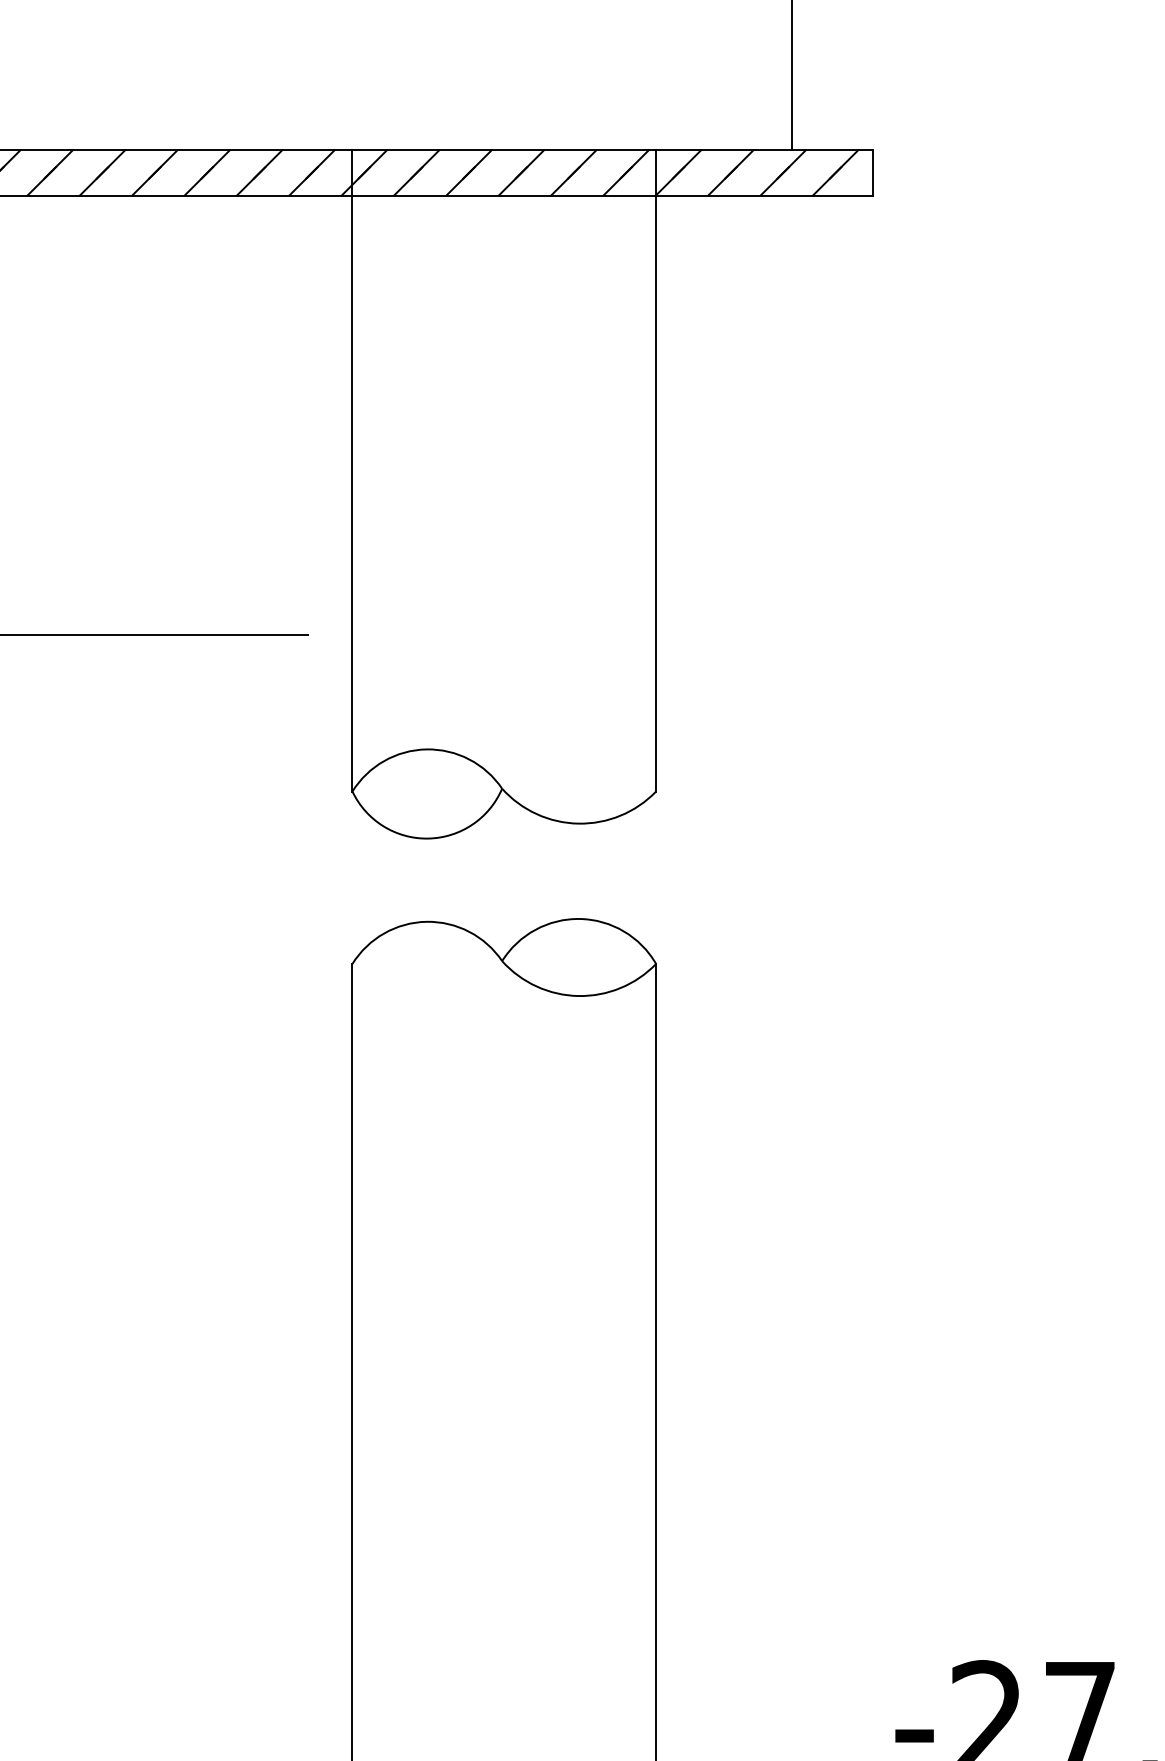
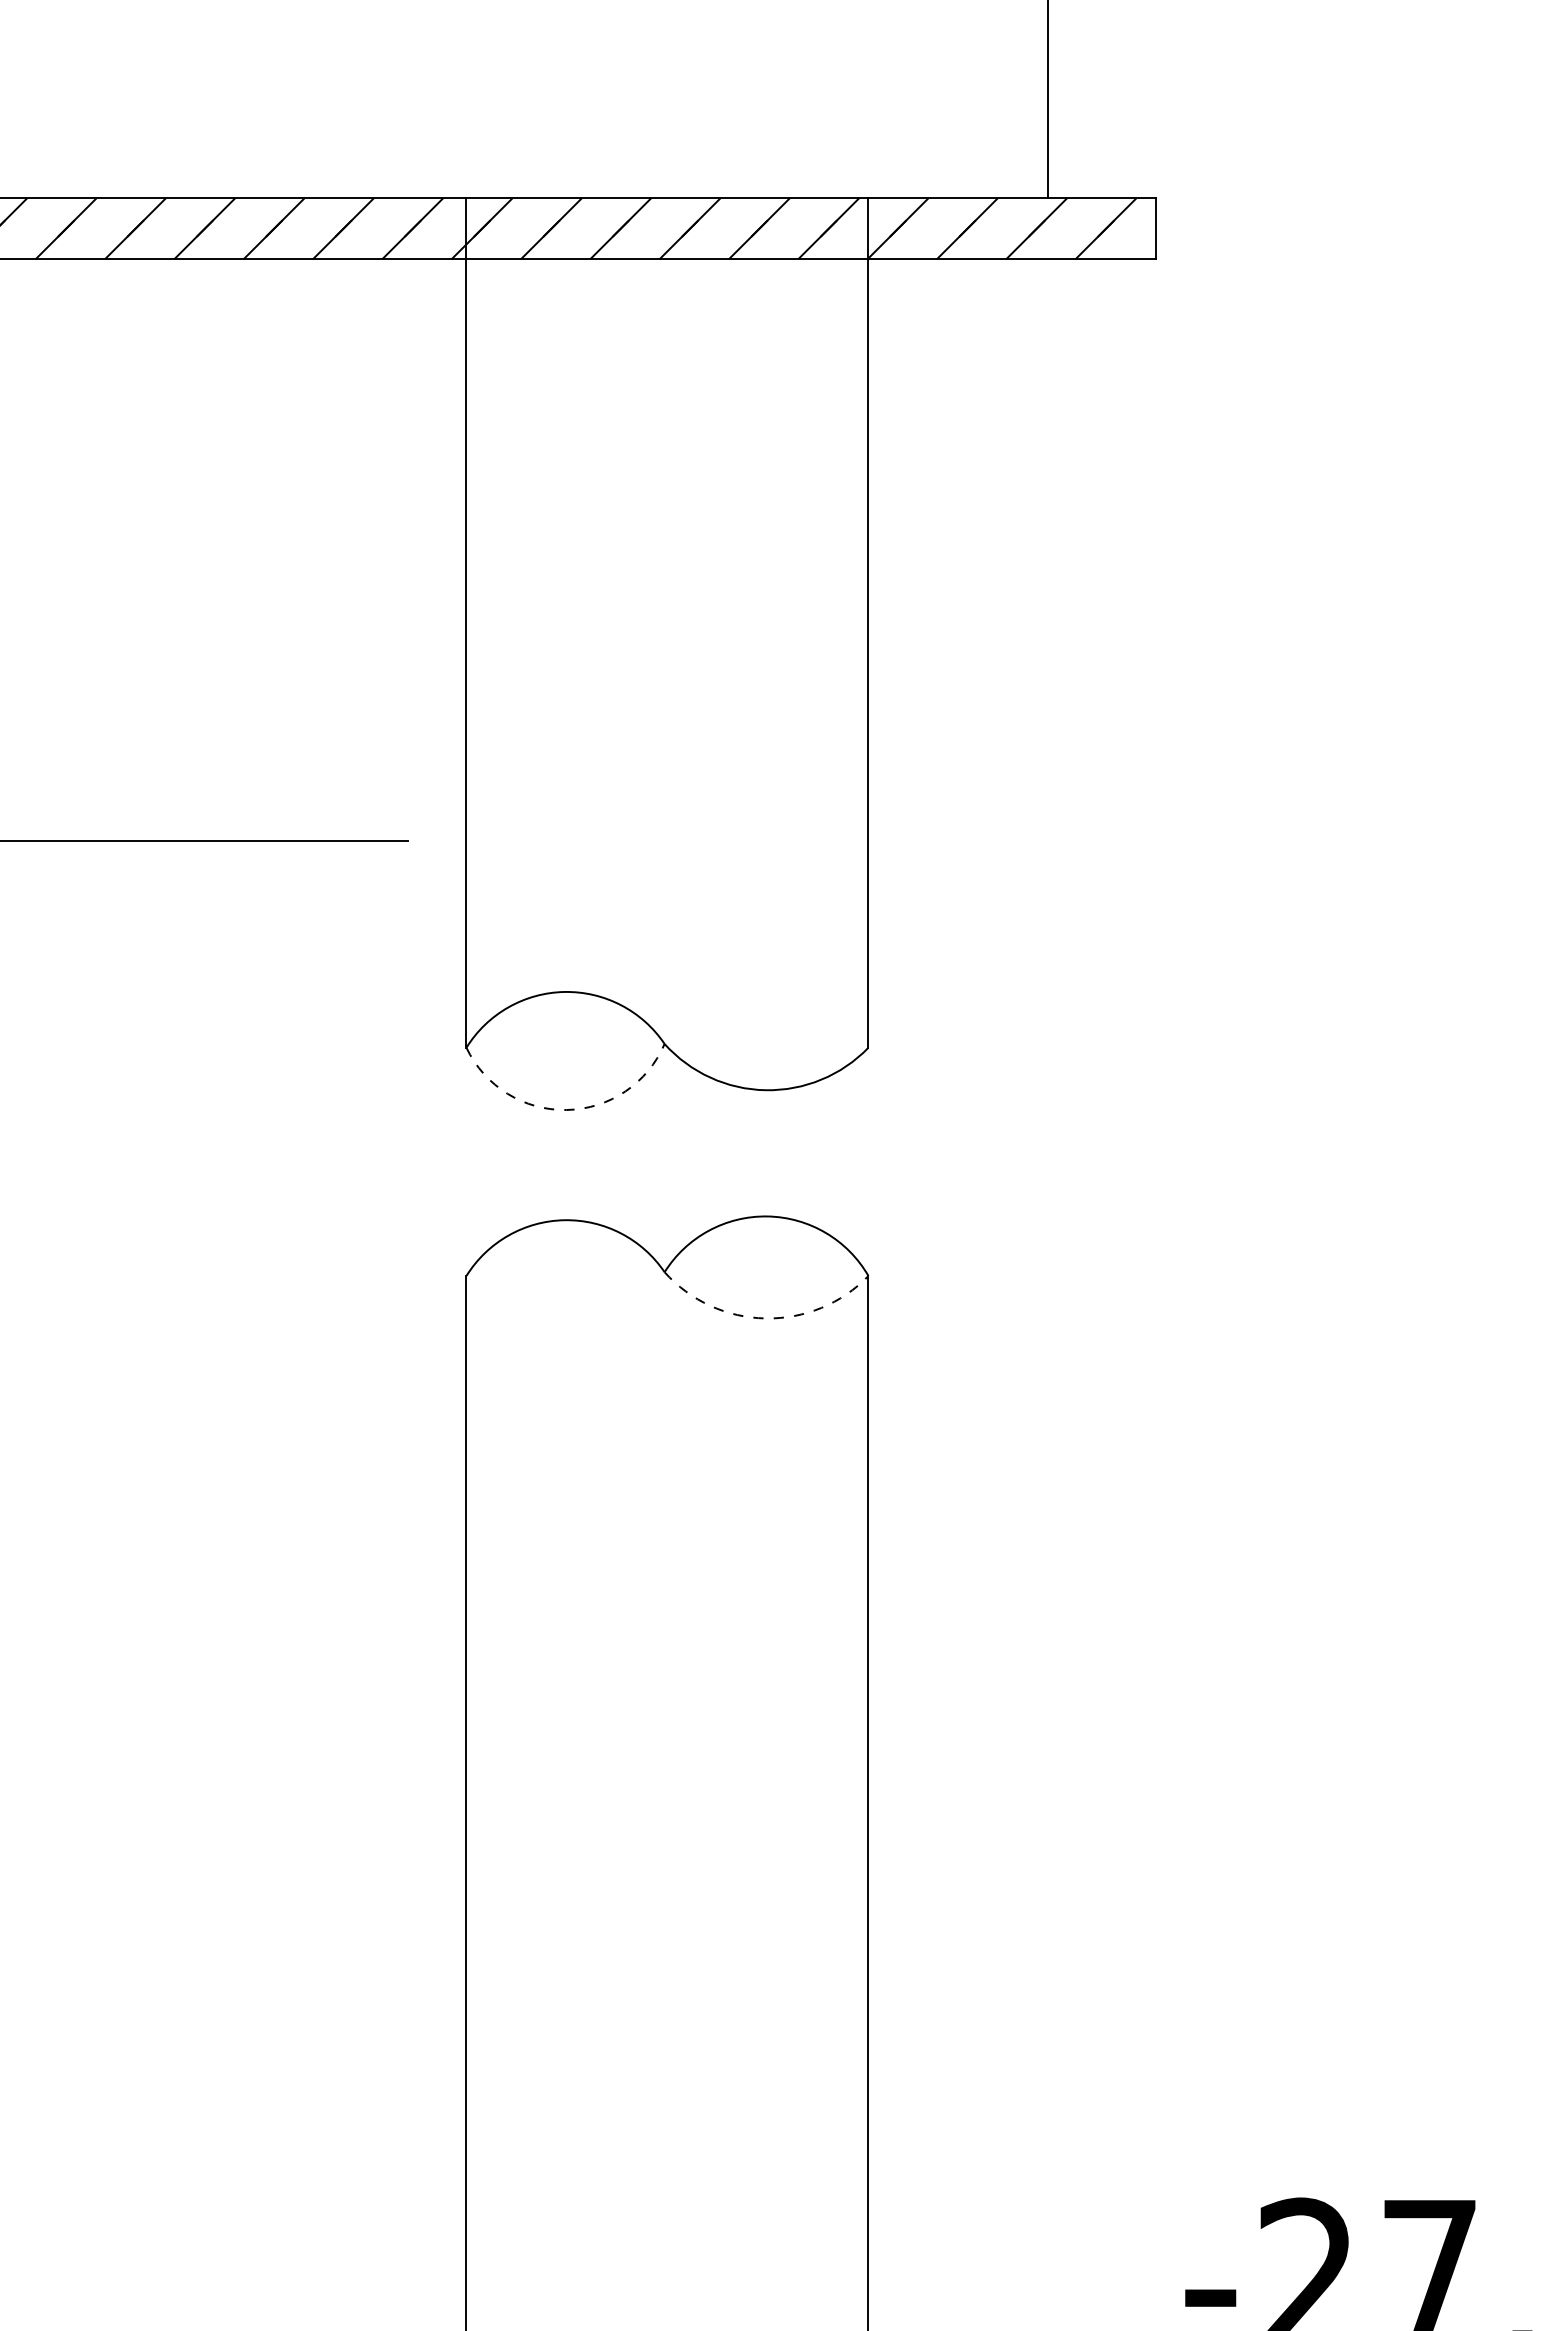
arc: (428, 838) -> (566, 1110), solid -> dashed
arc: (578, 996) -> (765, 1318), solid -> dashed

